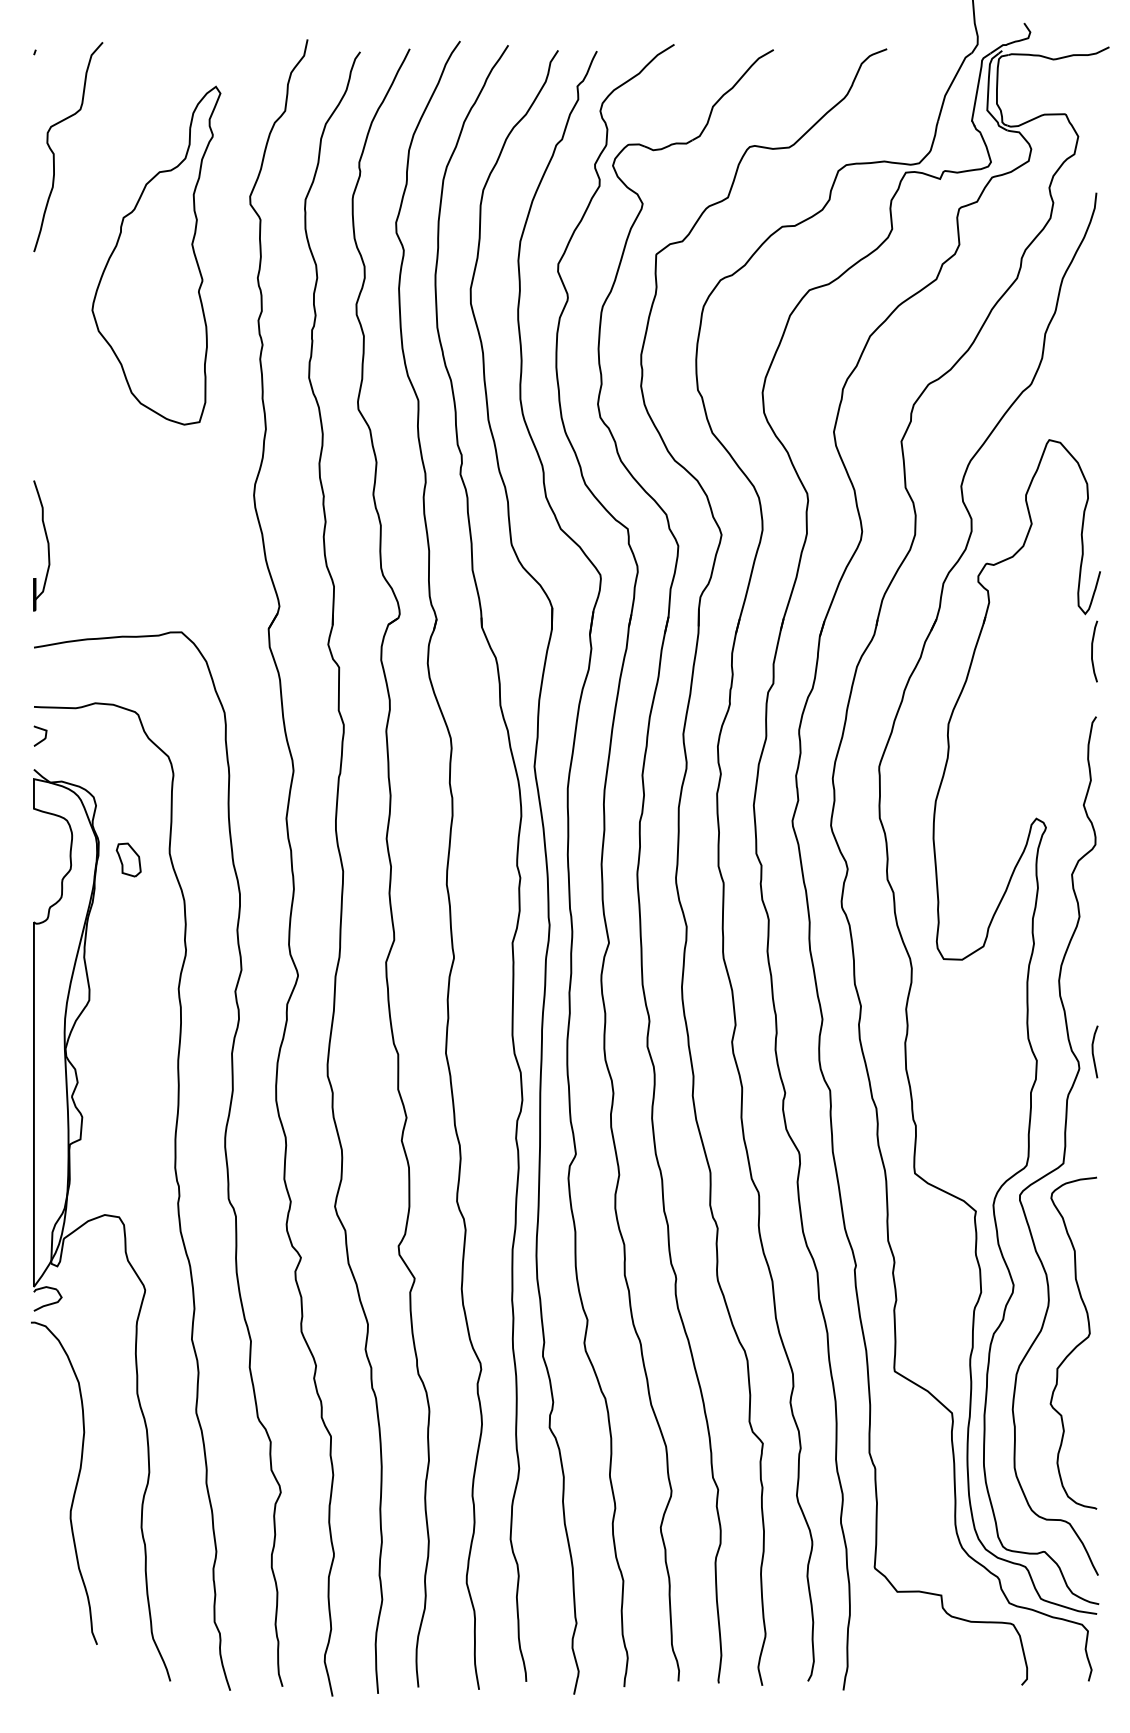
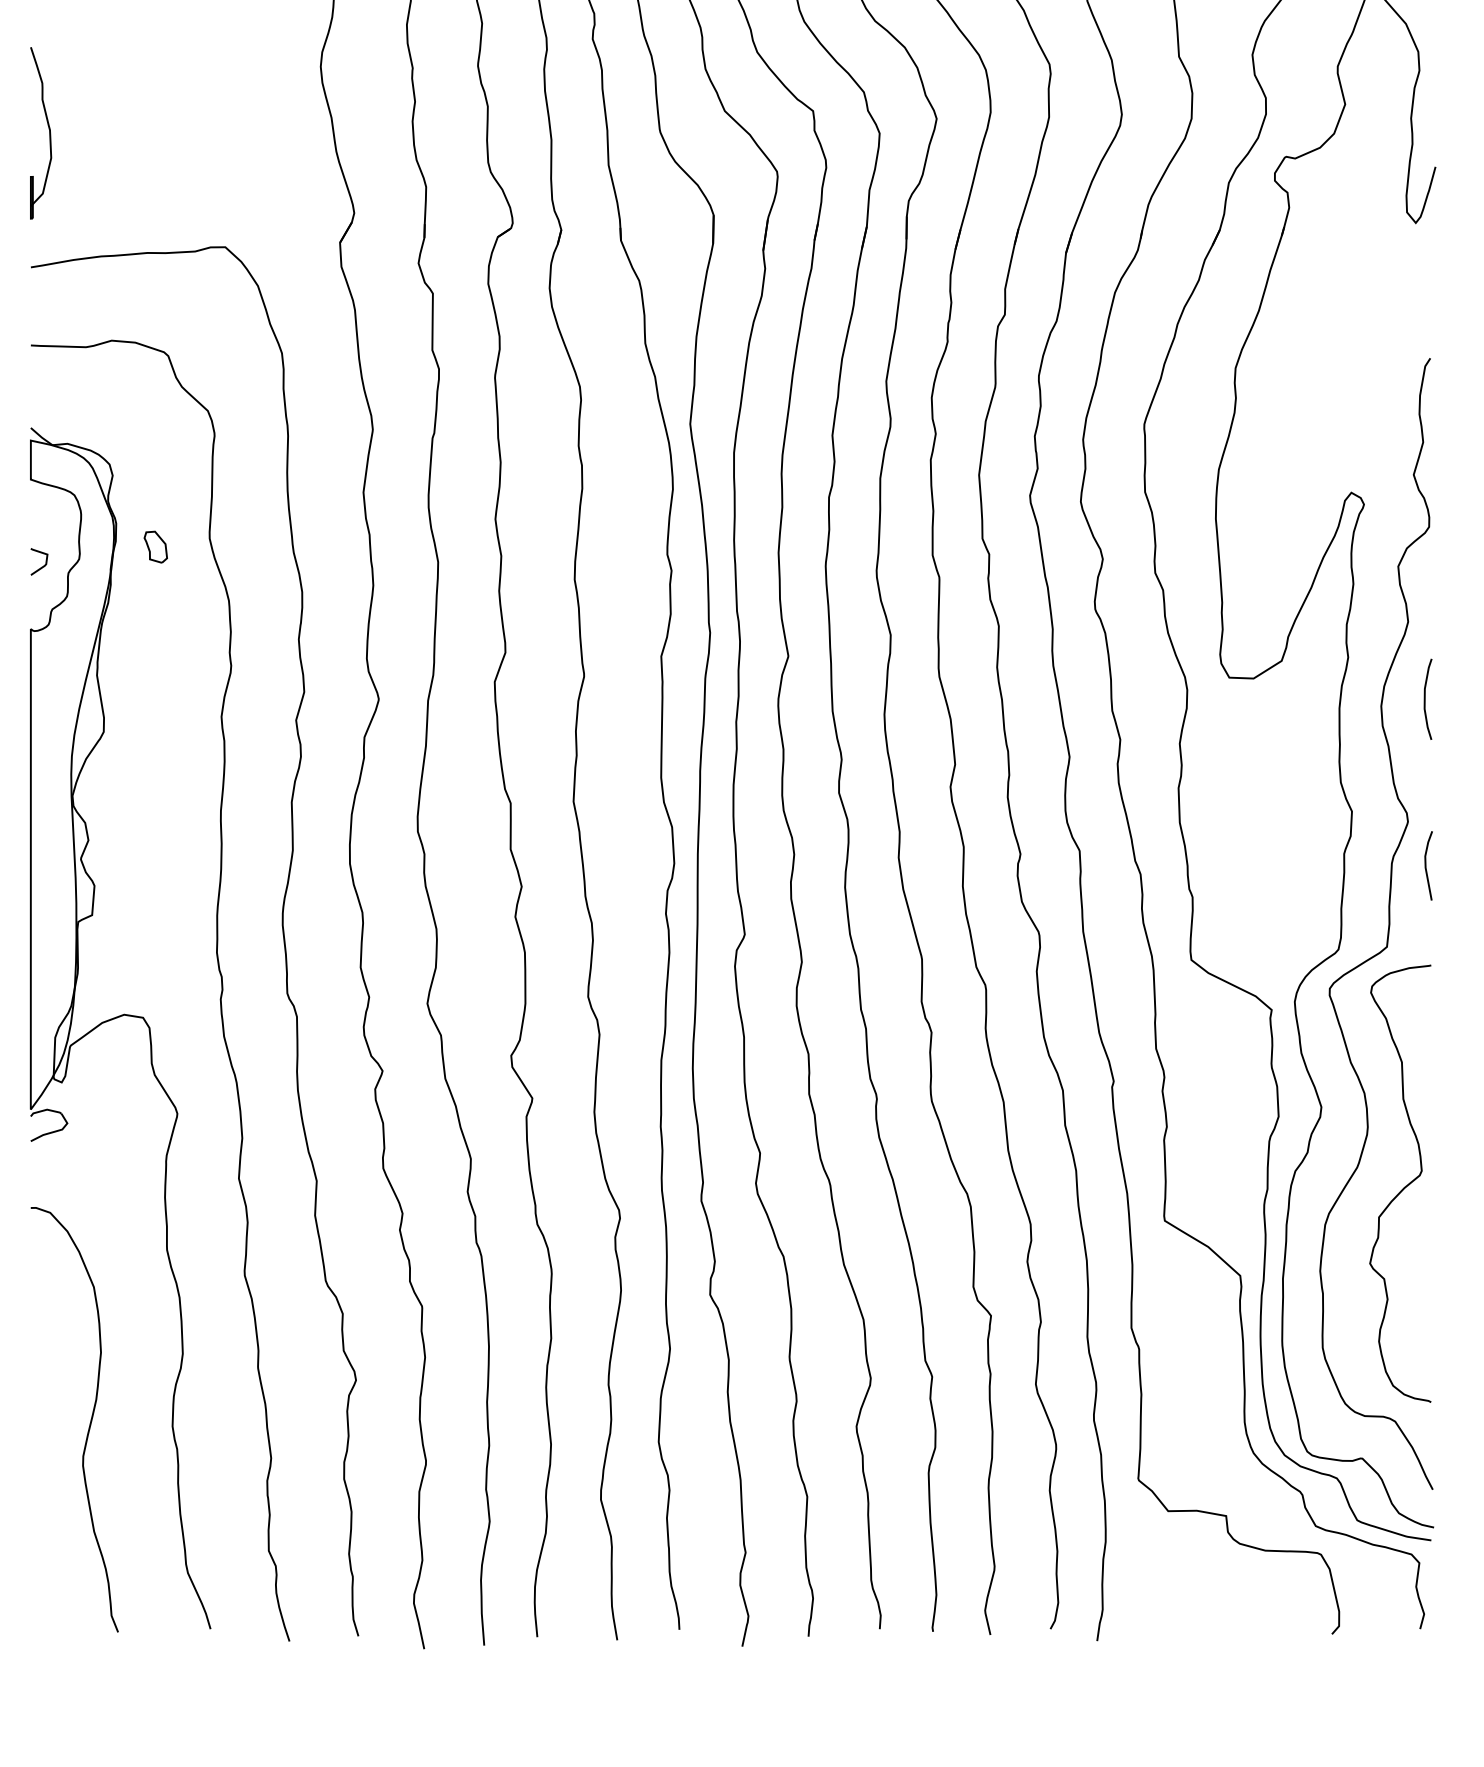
curve: (1092, 651) -> (1425, 699), moved
curve: (44, 736) -> (44, 562), moved
part: (128, 859) -> (155, 546), size x0.71
line: (1093, 1051) -> (1426, 865), moved
curve: (75, 1484) -> (89, 1421), moved

